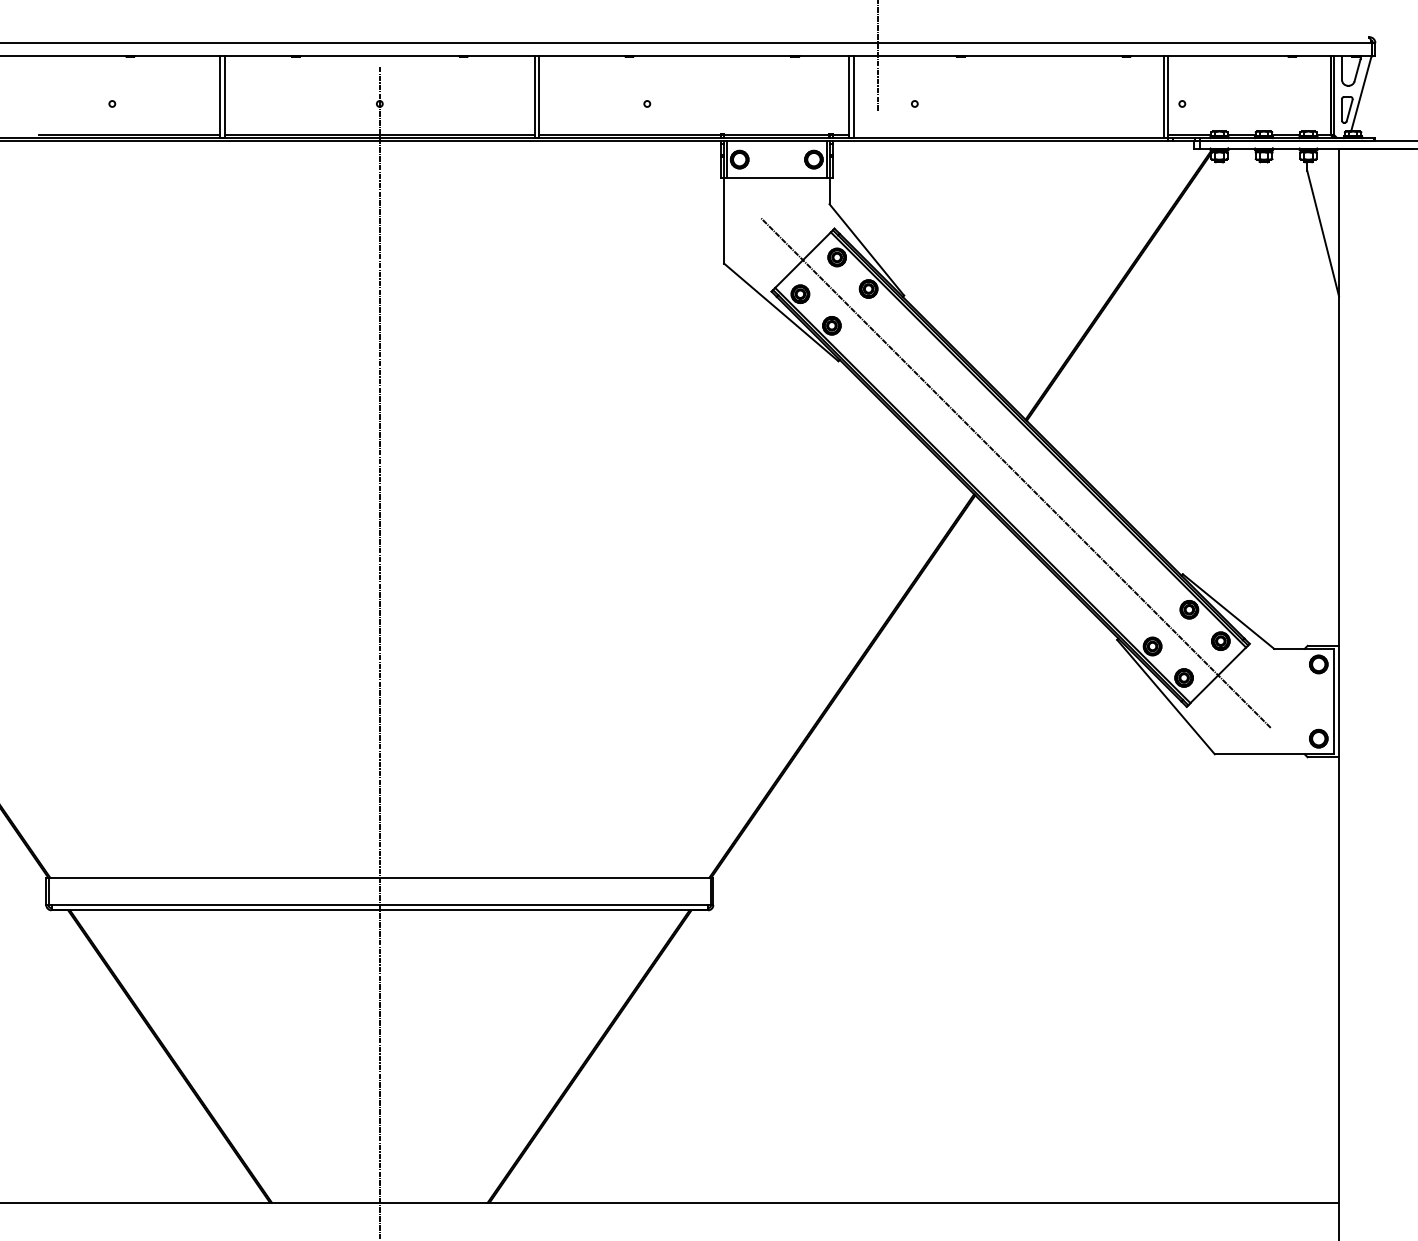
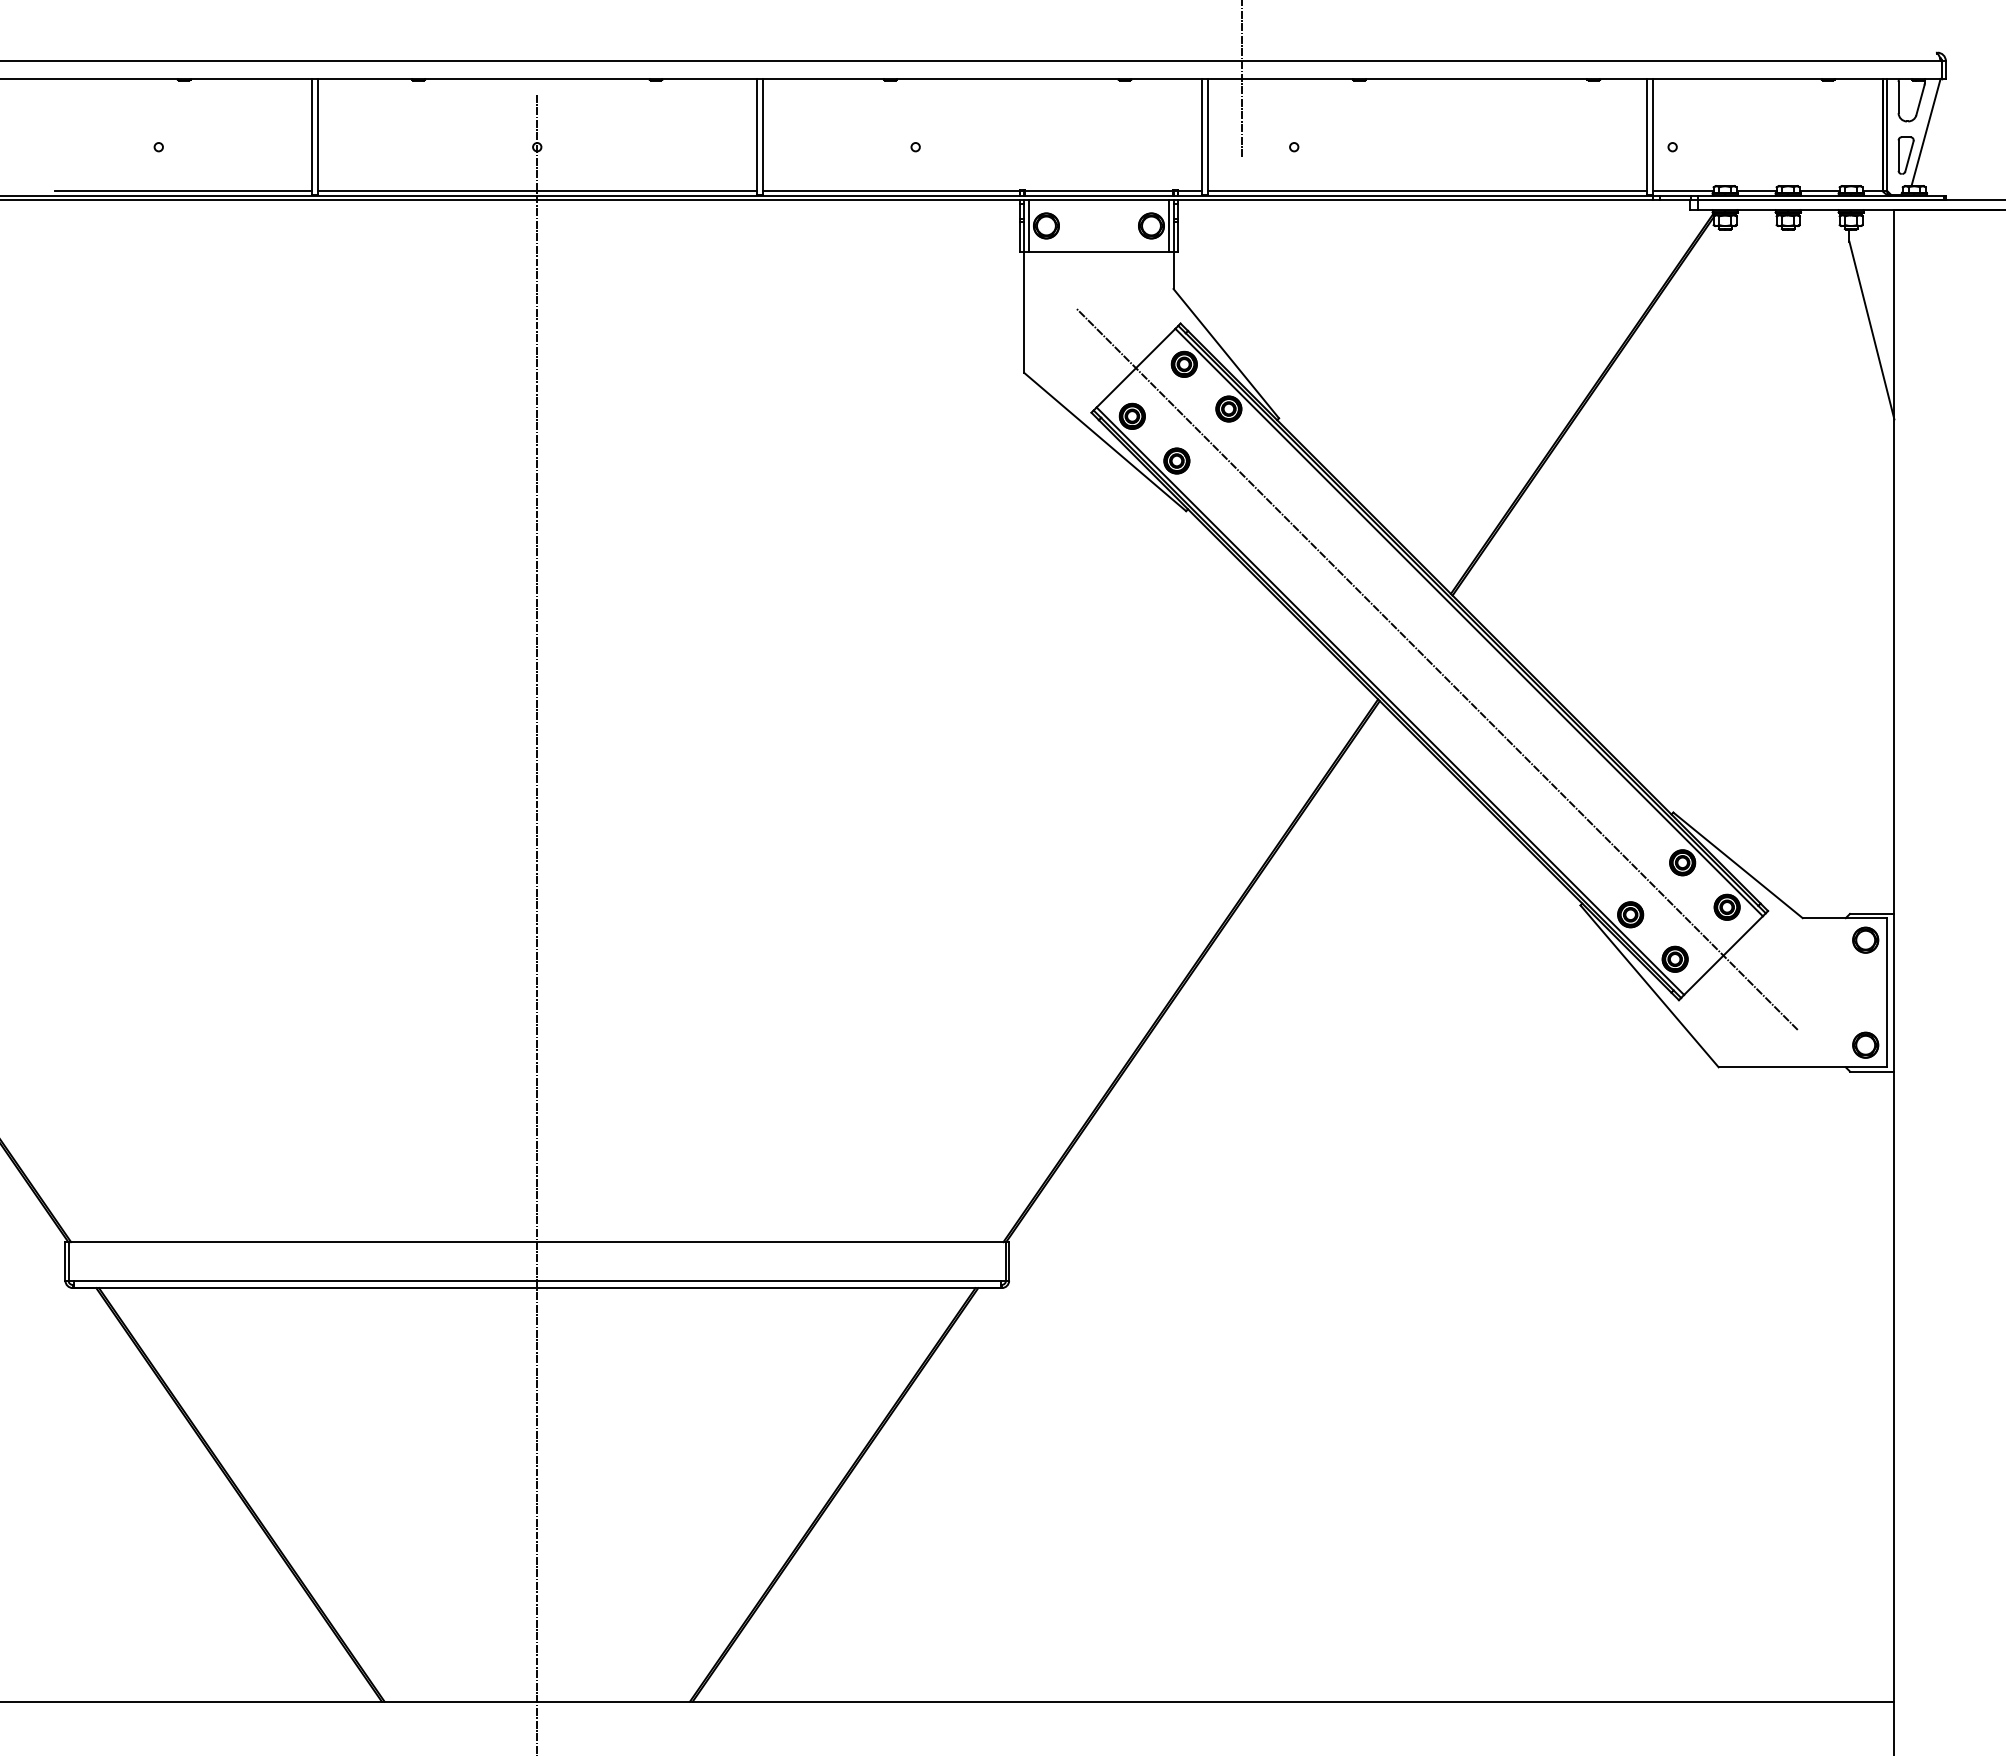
line: (1008, 135) -> (1426, 191), added

